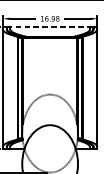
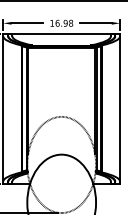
line: (49, 27) -> (61, 33), dashed -> solid

